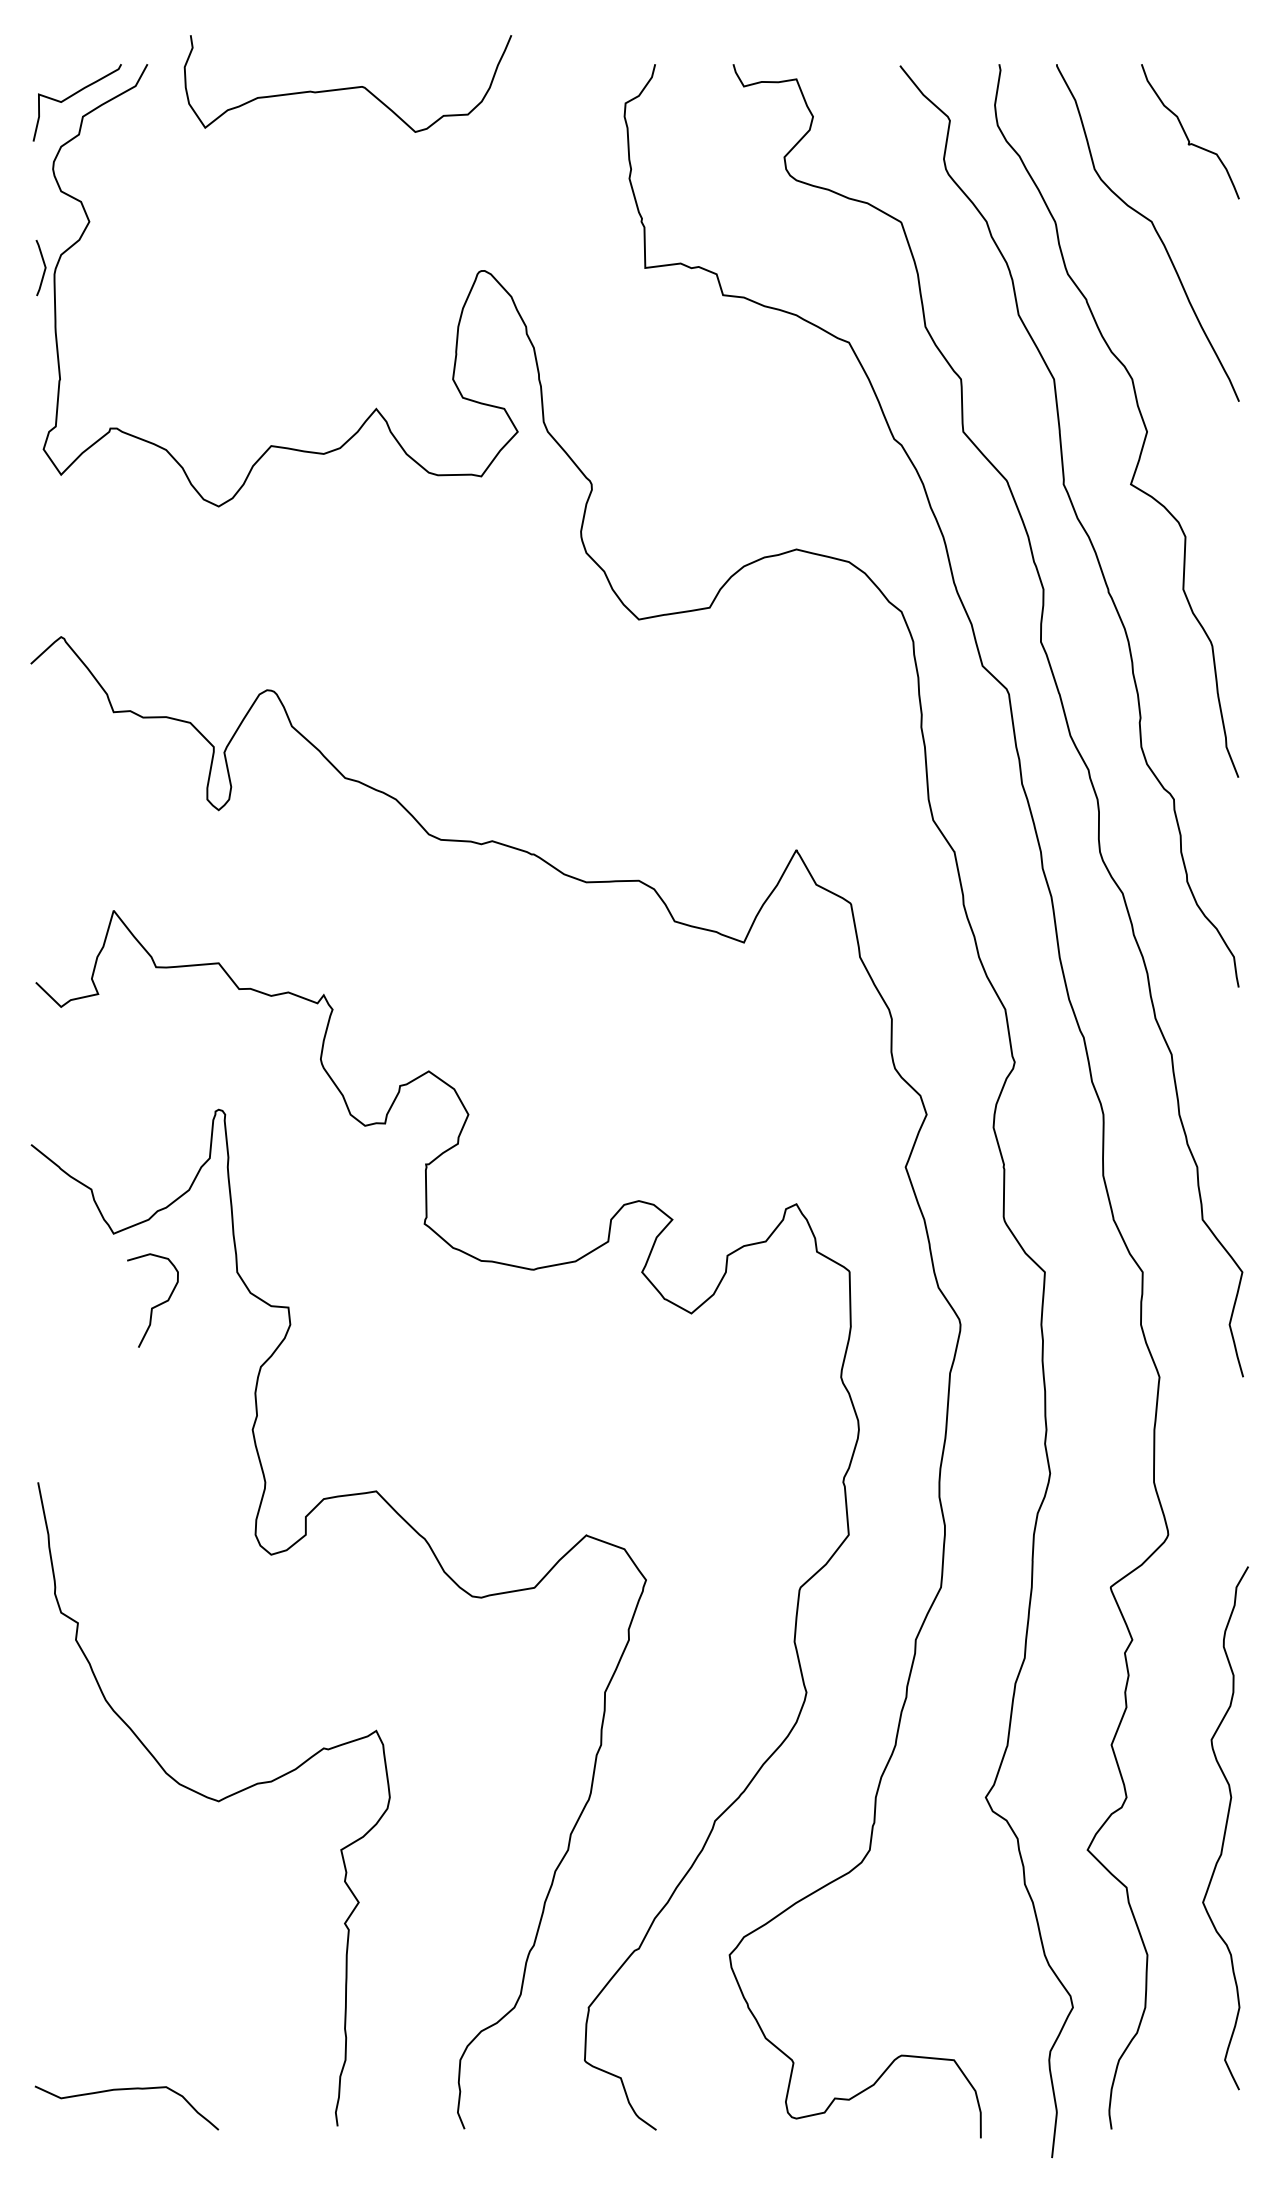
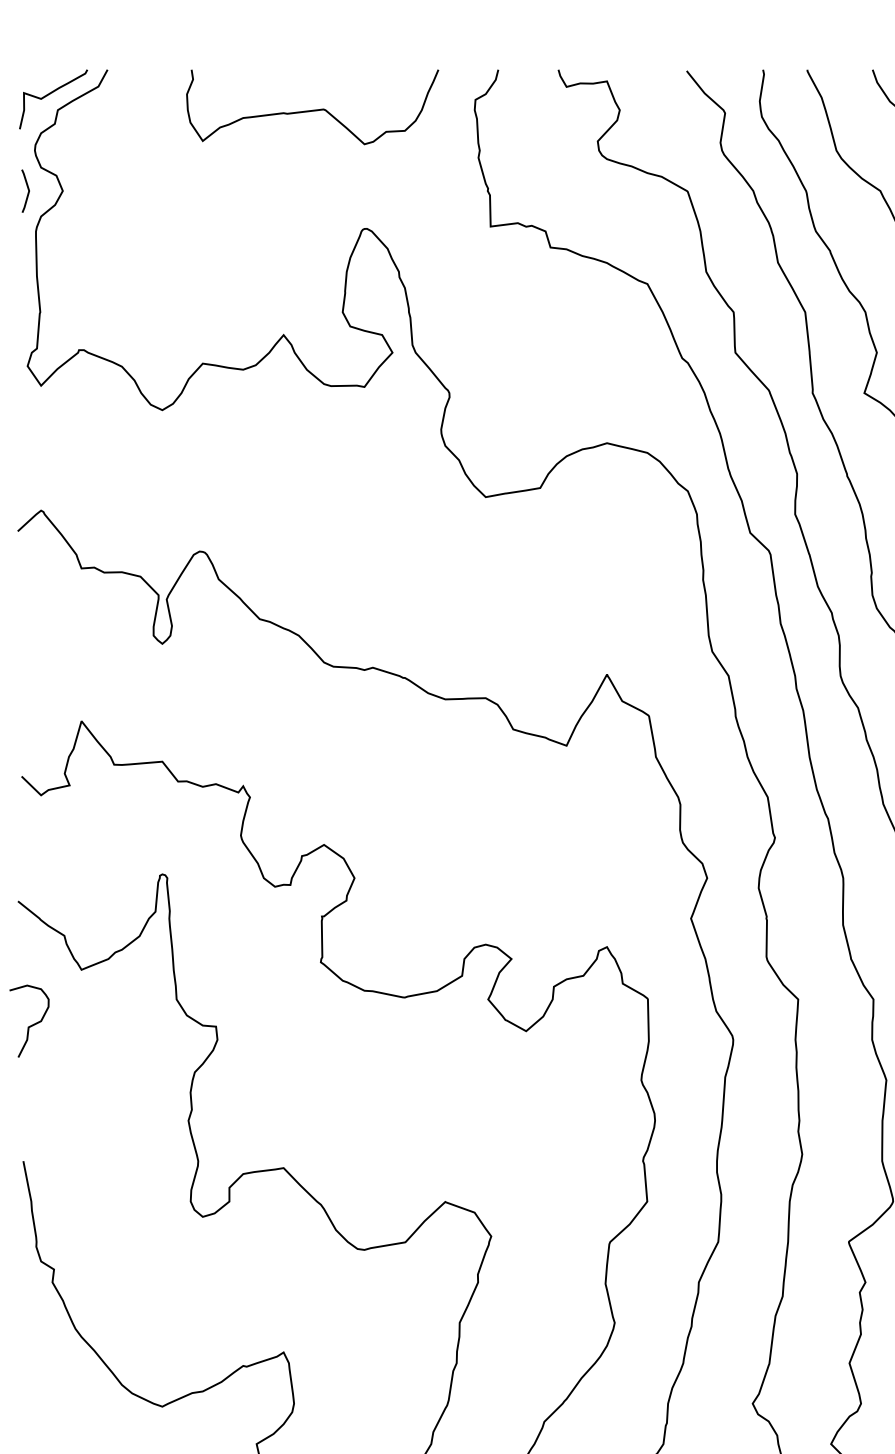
curve: (347, 87) -> (312, 110), moved
line: (44, 268) -> (28, 191), moved
curve: (155, 1305) -> (31, 1025), moved

